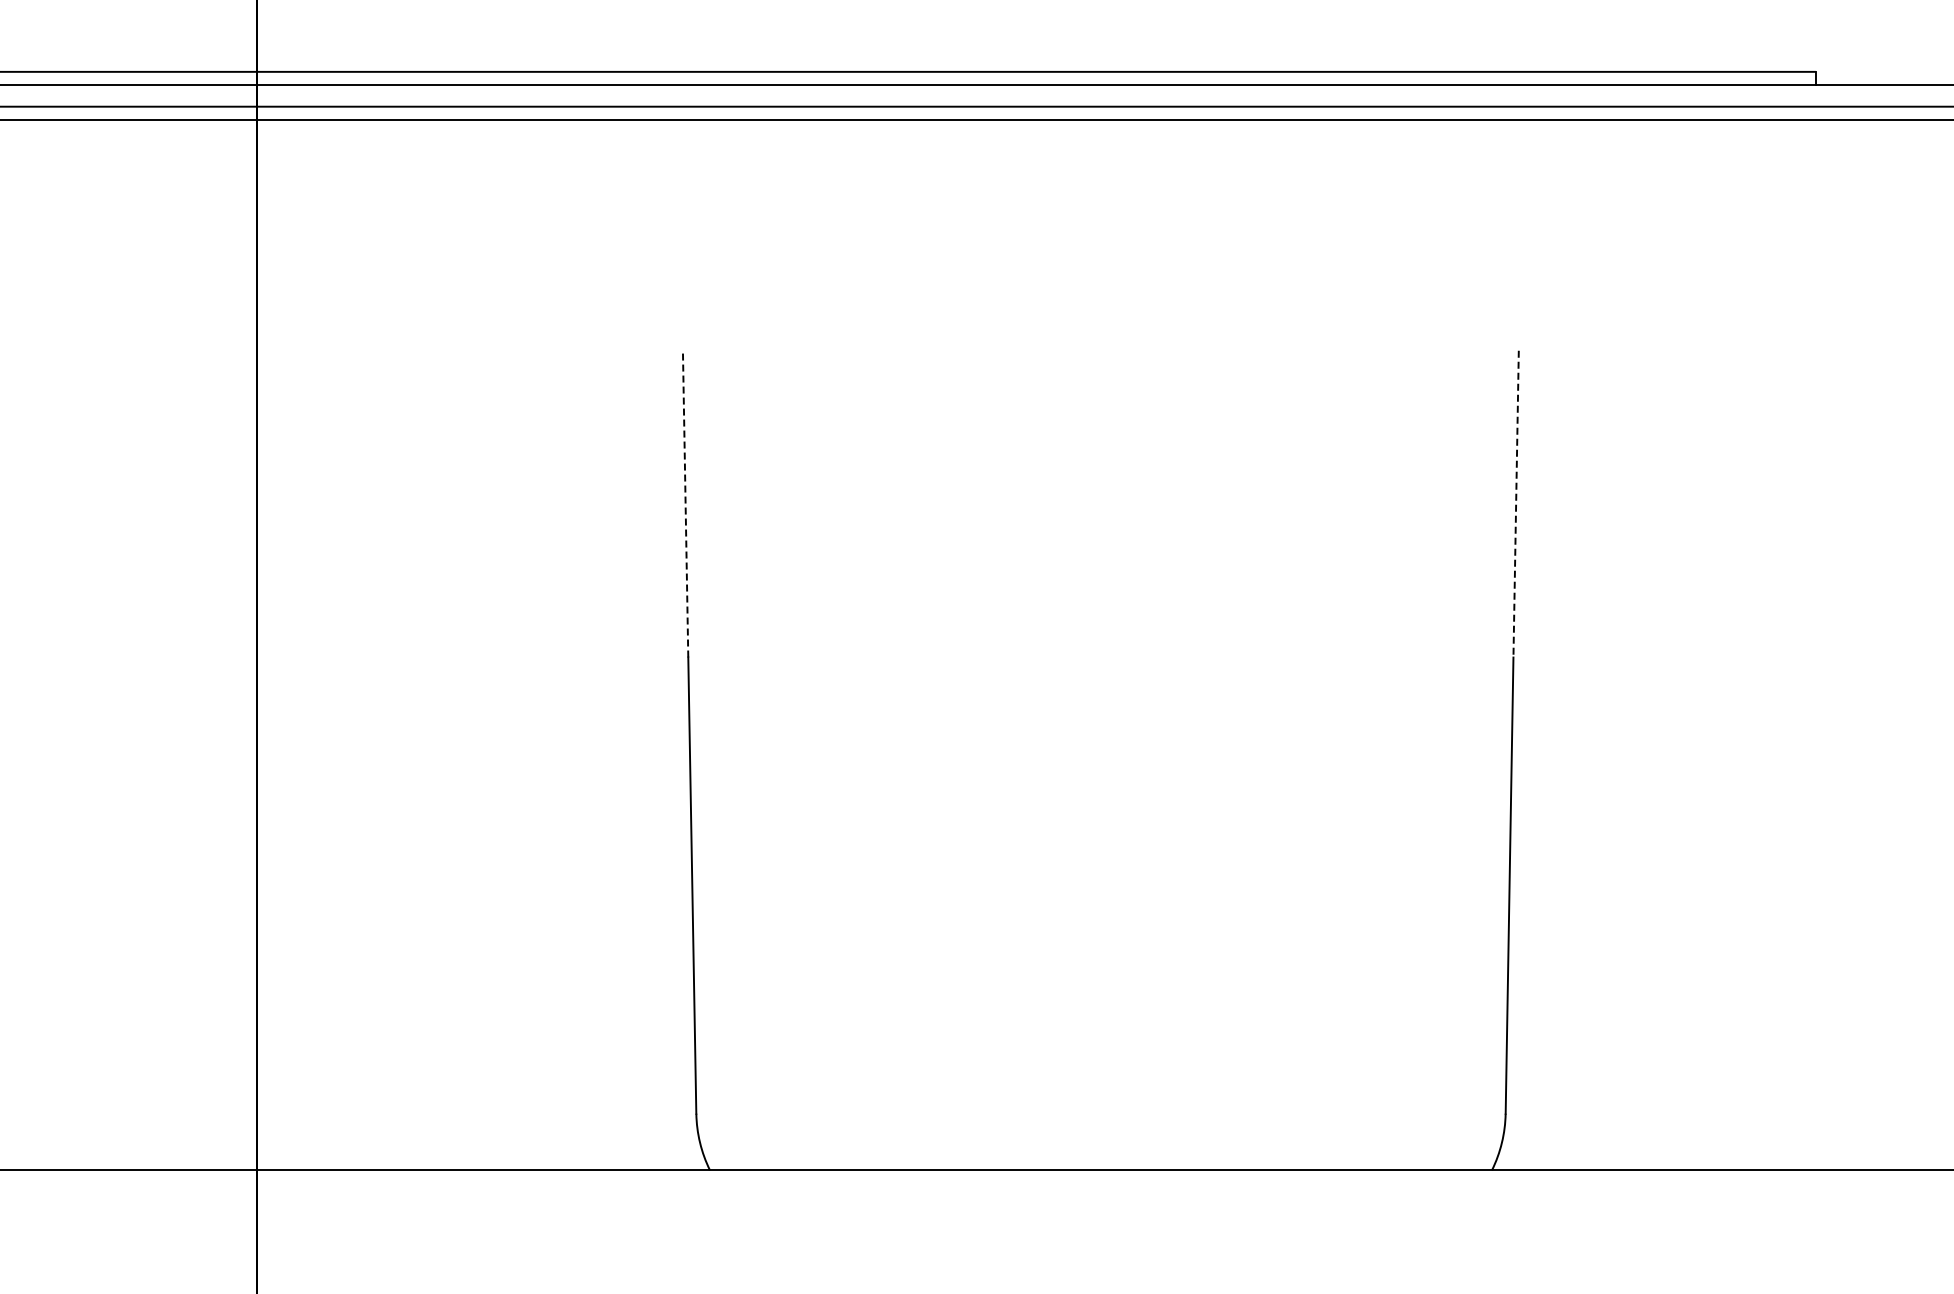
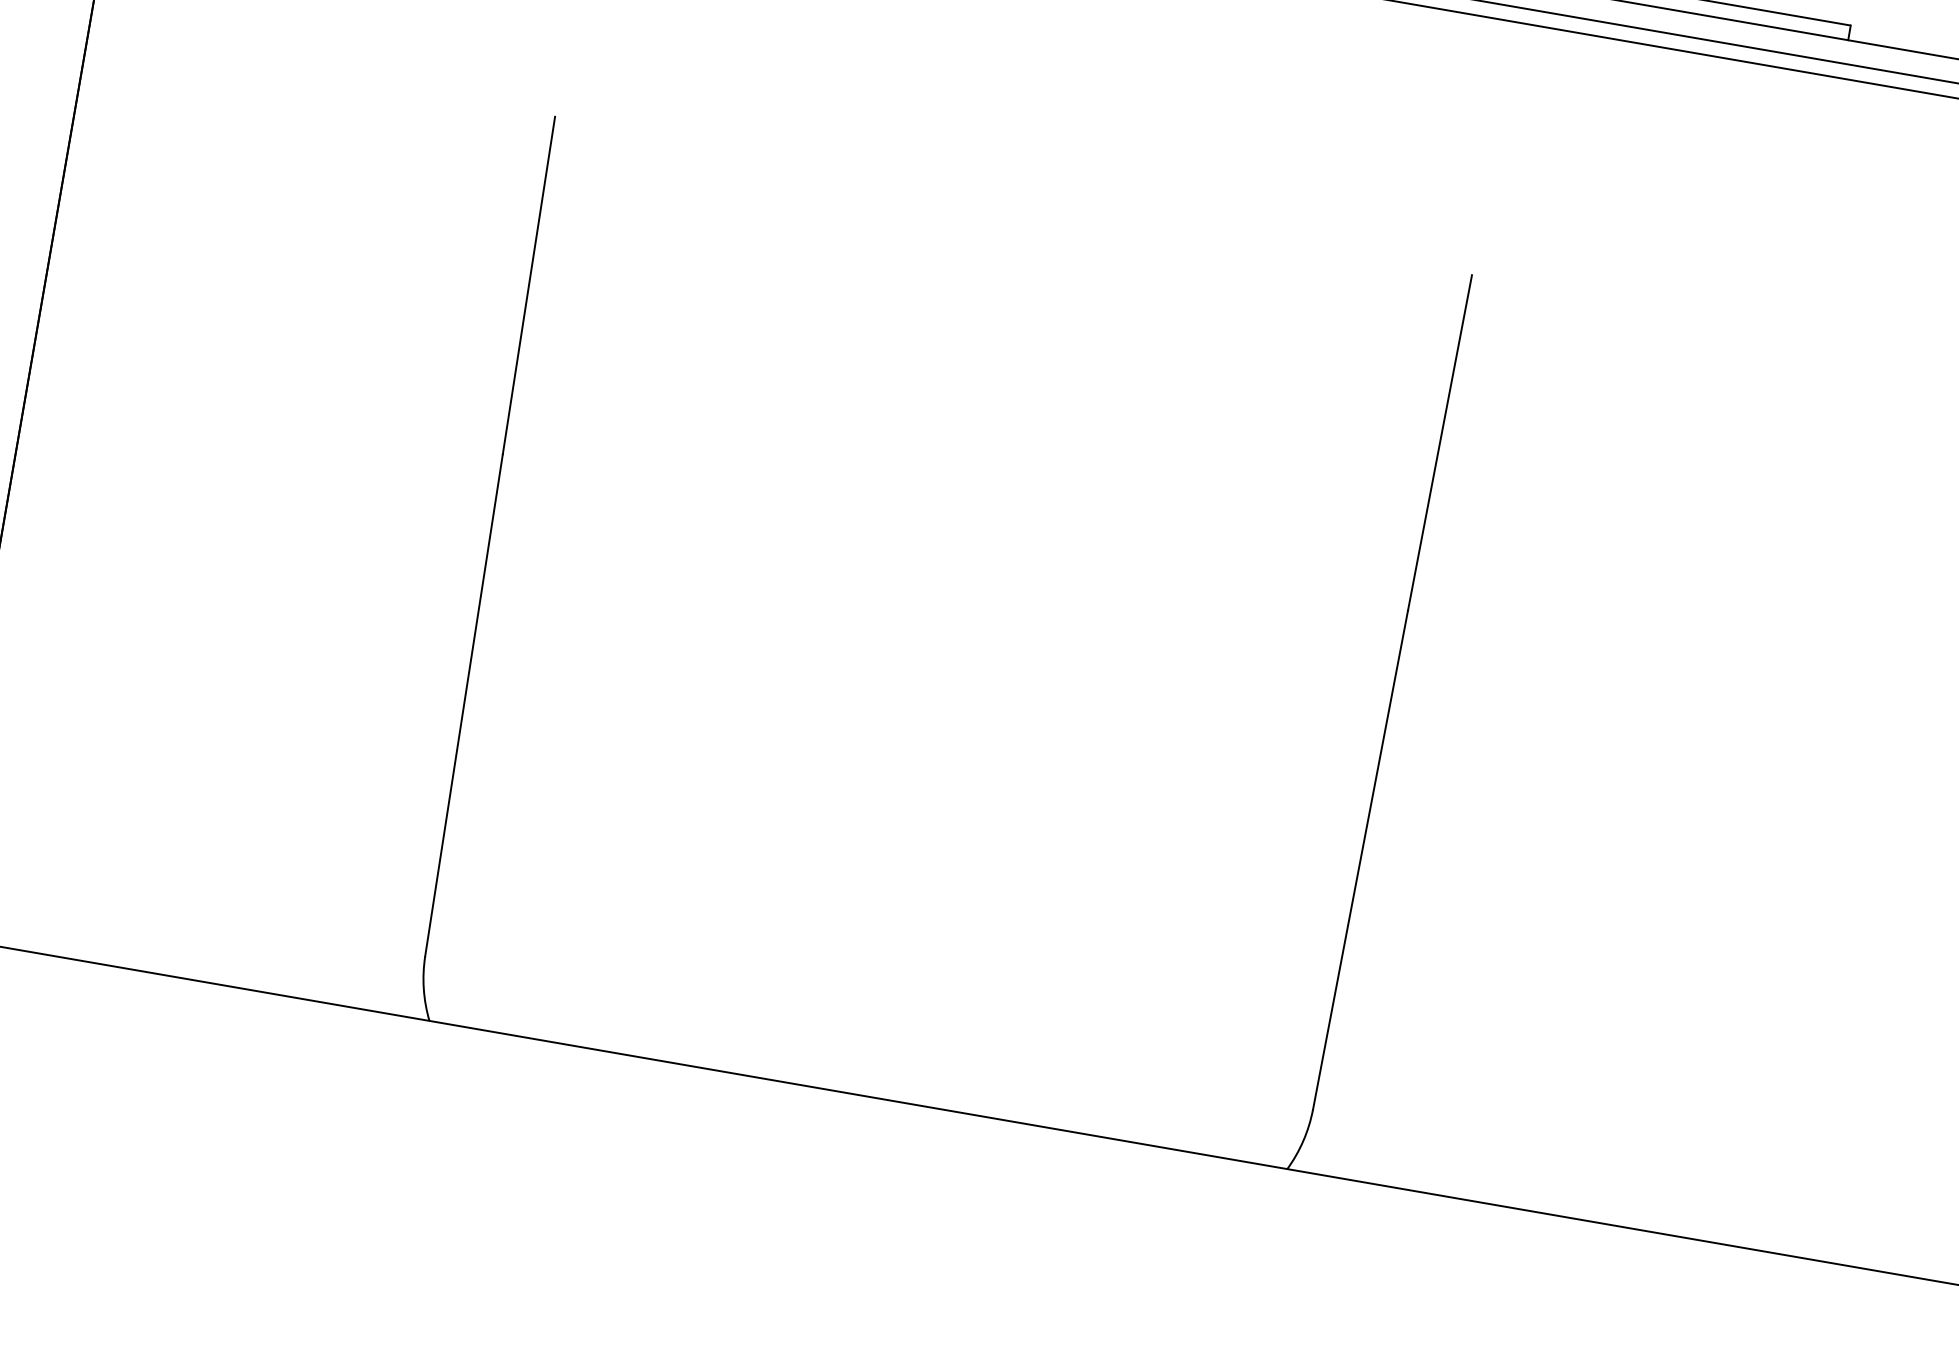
line: (685, 503) -> (528, 284), dashed -> solid
line: (1516, 504) -> (1440, 443), dashed -> solid

